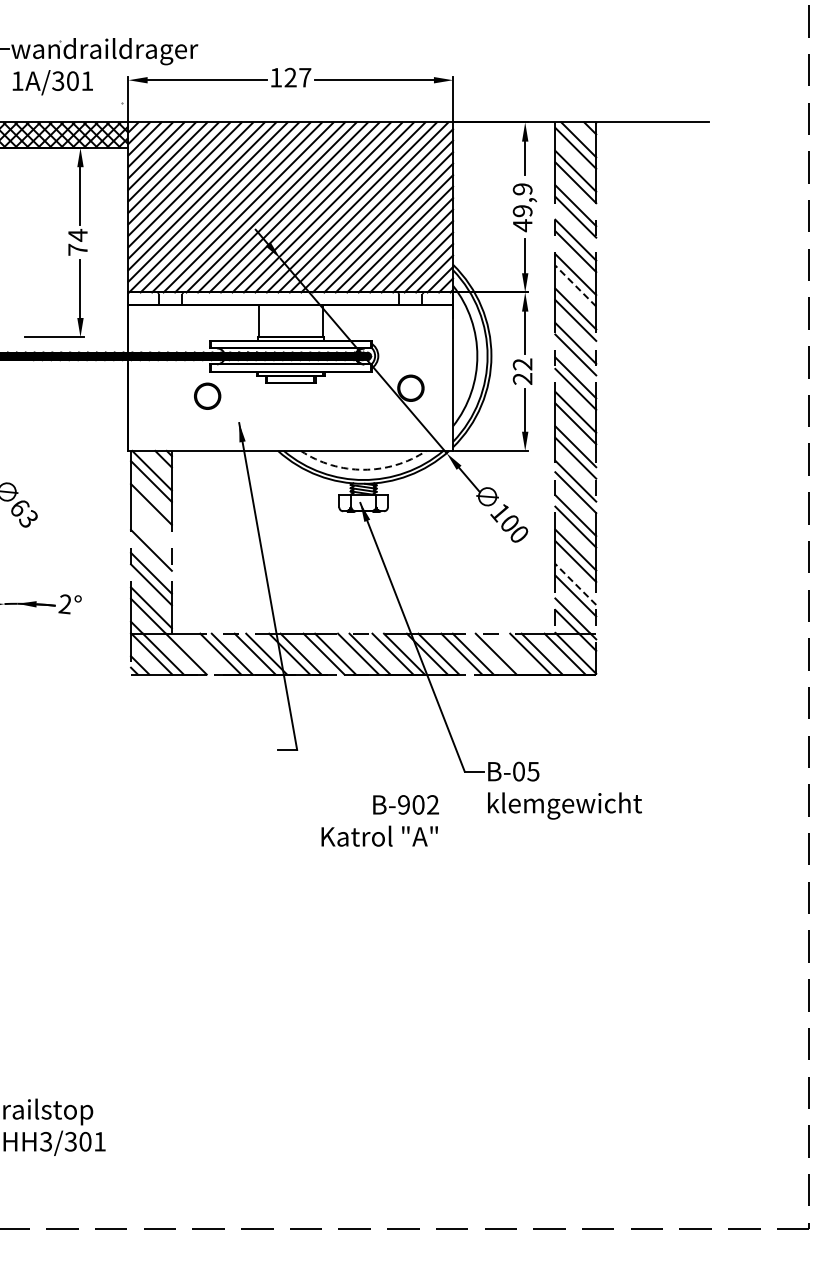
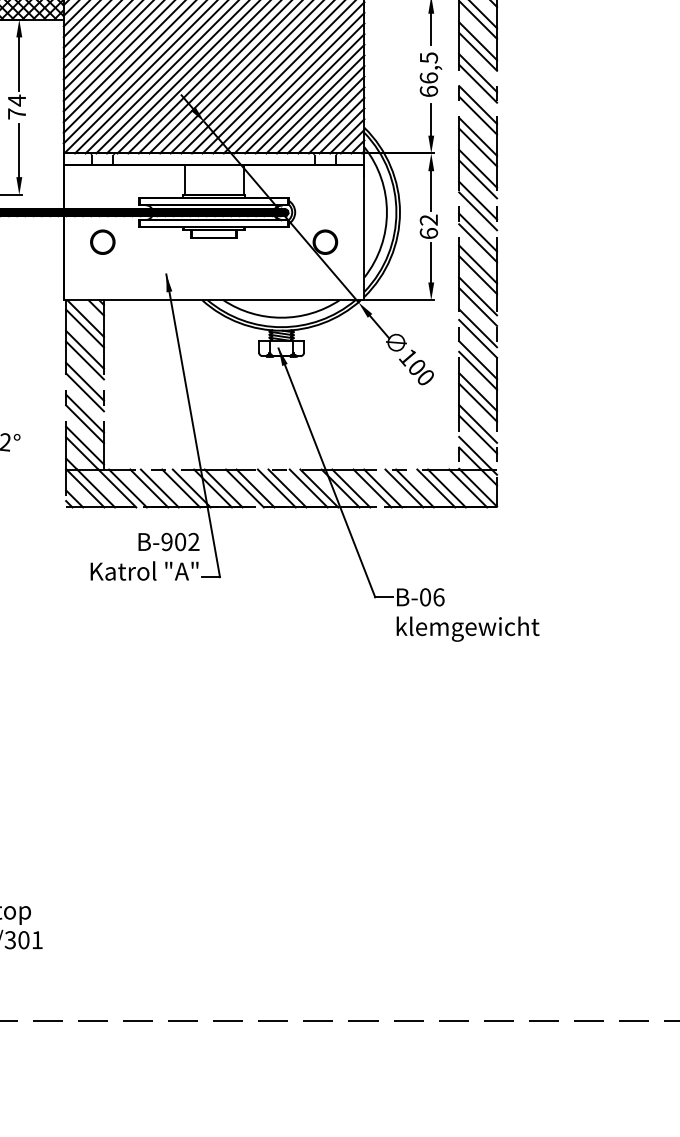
text: (522, 207) -> (428, 74), 49,9 -> 66,5
line: (575, 286) -> (477, 147), dashed -> solid
text: (522, 378) -> (428, 233), 22 -> 62
circle: (207, 395) -> (102, 241), moved
arc: (363, 469) -> (281, 317), dashed -> solid
line: (151, 515) -> (85, 360), added
line: (151, 538) -> (85, 381), added
line: (575, 584) -> (477, 423), dashed -> solid
line: (197, 653) -> (127, 487), added
line: (507, 653) -> (414, 487), added
text: (533, 771) -> (438, 597), B-05 -> B-06
text: (379, 820) -> (144, 556), moved

